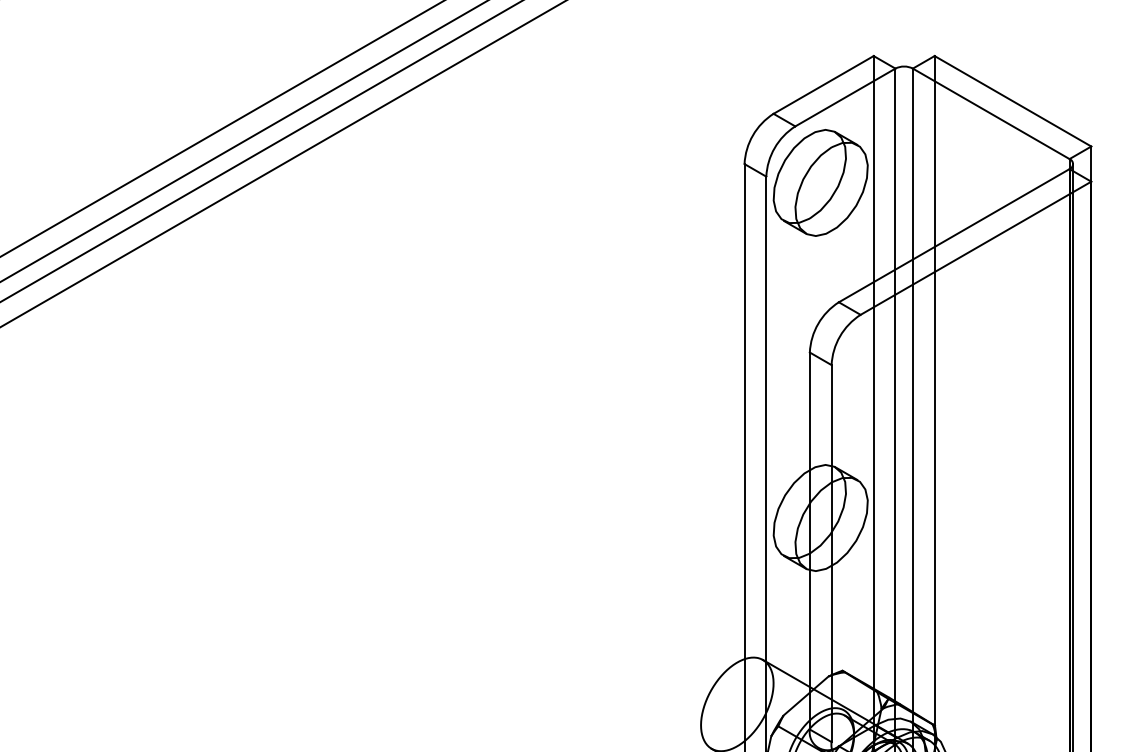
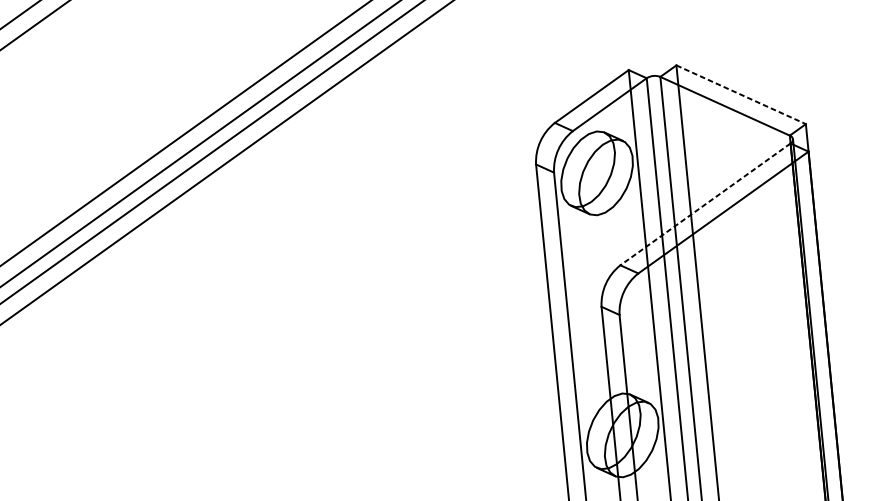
line: (1013, 101) -> (741, 94), solid -> dashed
line: (953, 235) -> (704, 204), solid -> dashed

